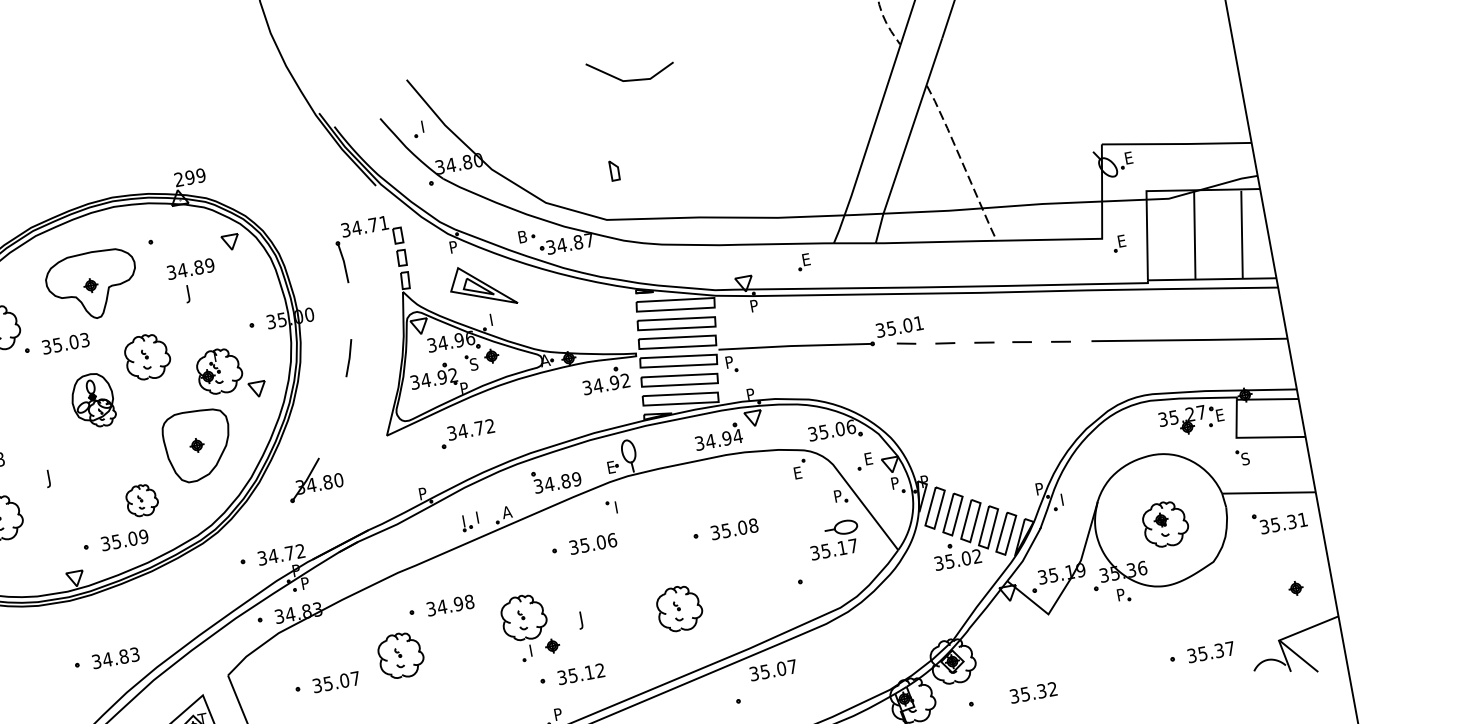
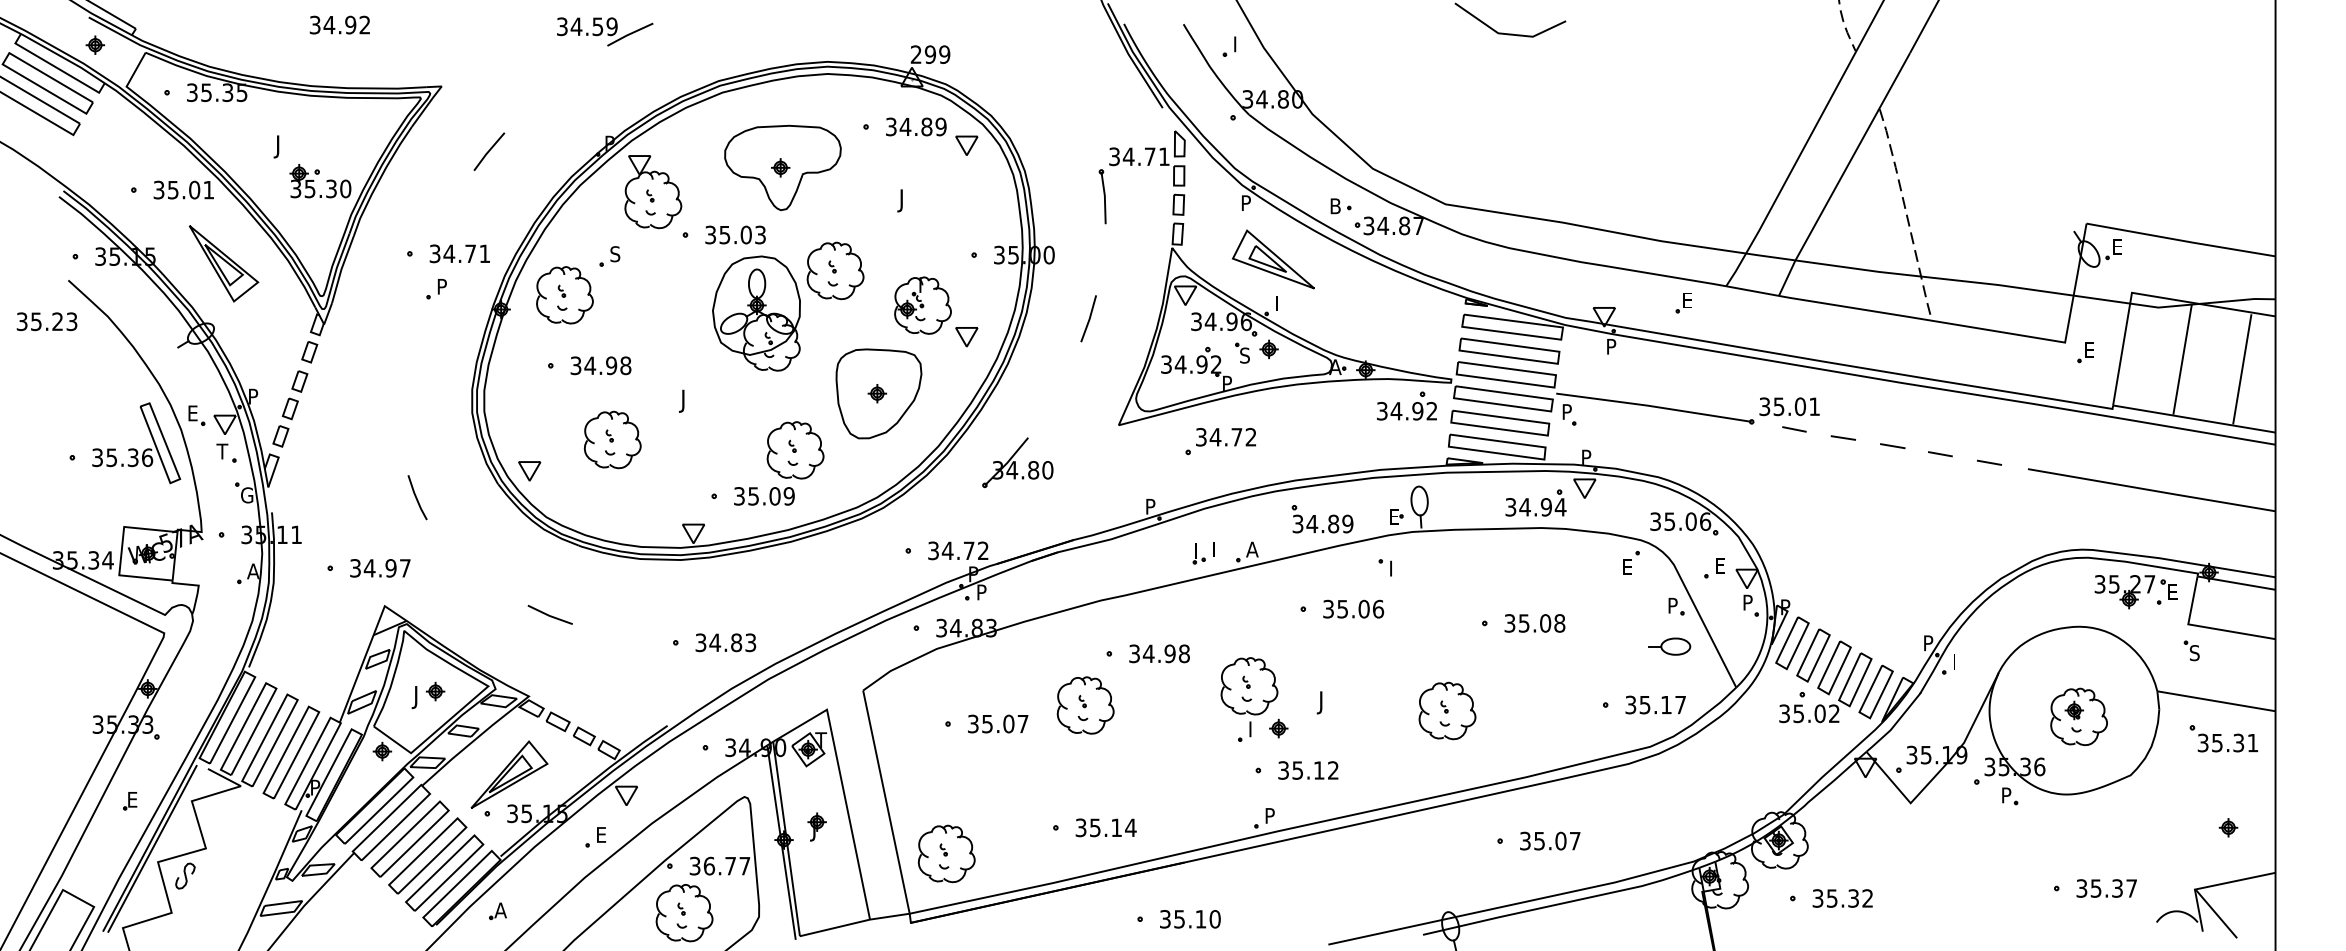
part: (614, 170) -> (1179, 143), moved
text: (190, 268) -> (916, 126), moved
part: (92, 400) -> (756, 313), size x1.67
part: (142, 500) -> (795, 450), size x1.43
text: (833, 549) -> (1655, 704), moved
text: (773, 669) -> (1550, 840), moved
text: (1033, 692) -> (1842, 898), moved

